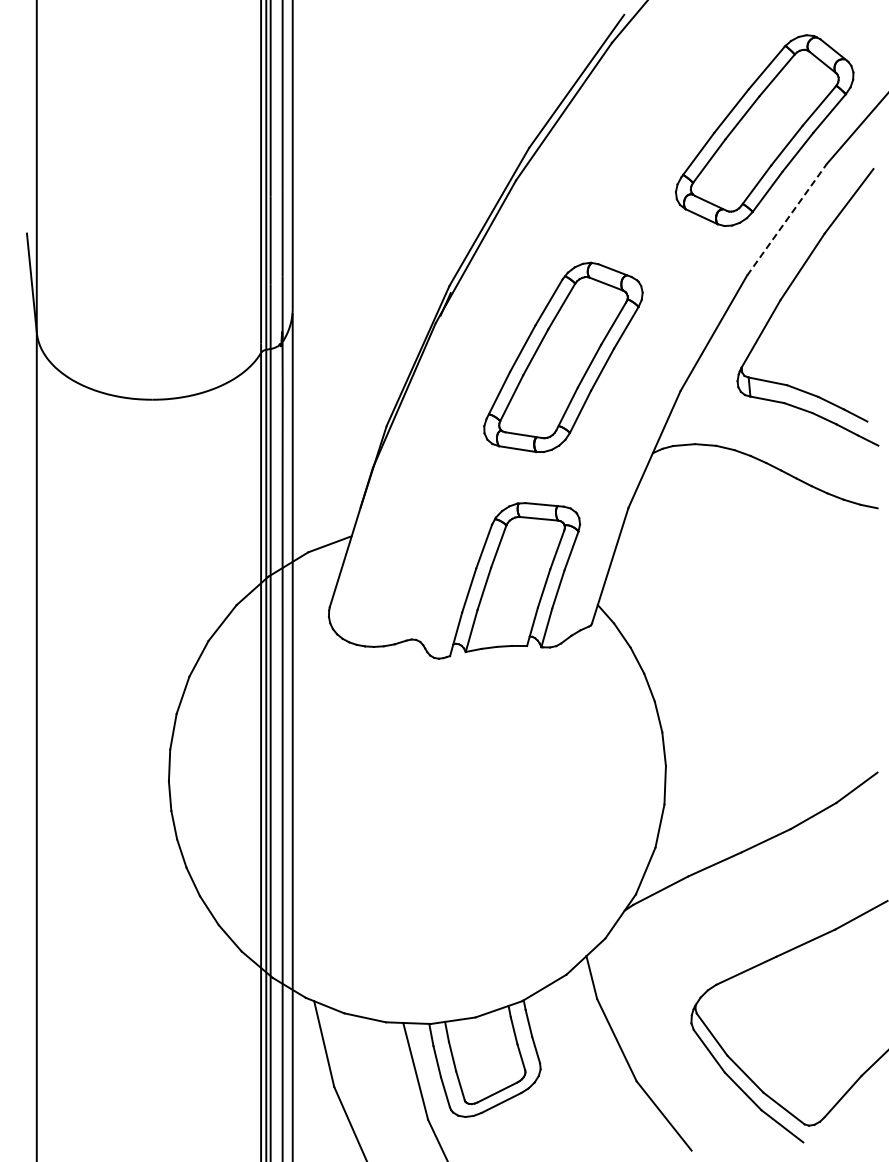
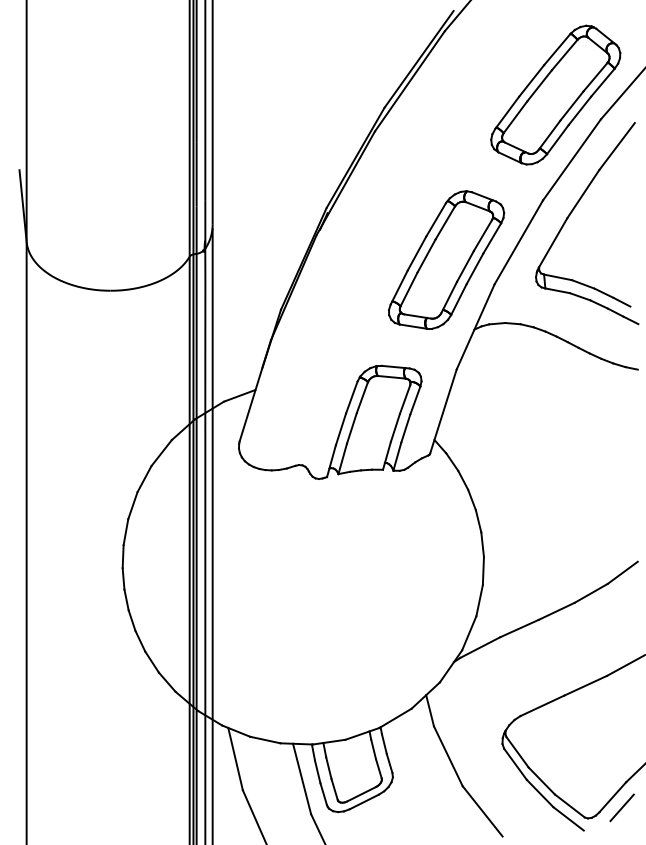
line: (786, 219) -> (571, 159), dashed -> solid
part: (563, 357) -> (446, 260), moved
line: (856, 1110) -> (622, 807), added

